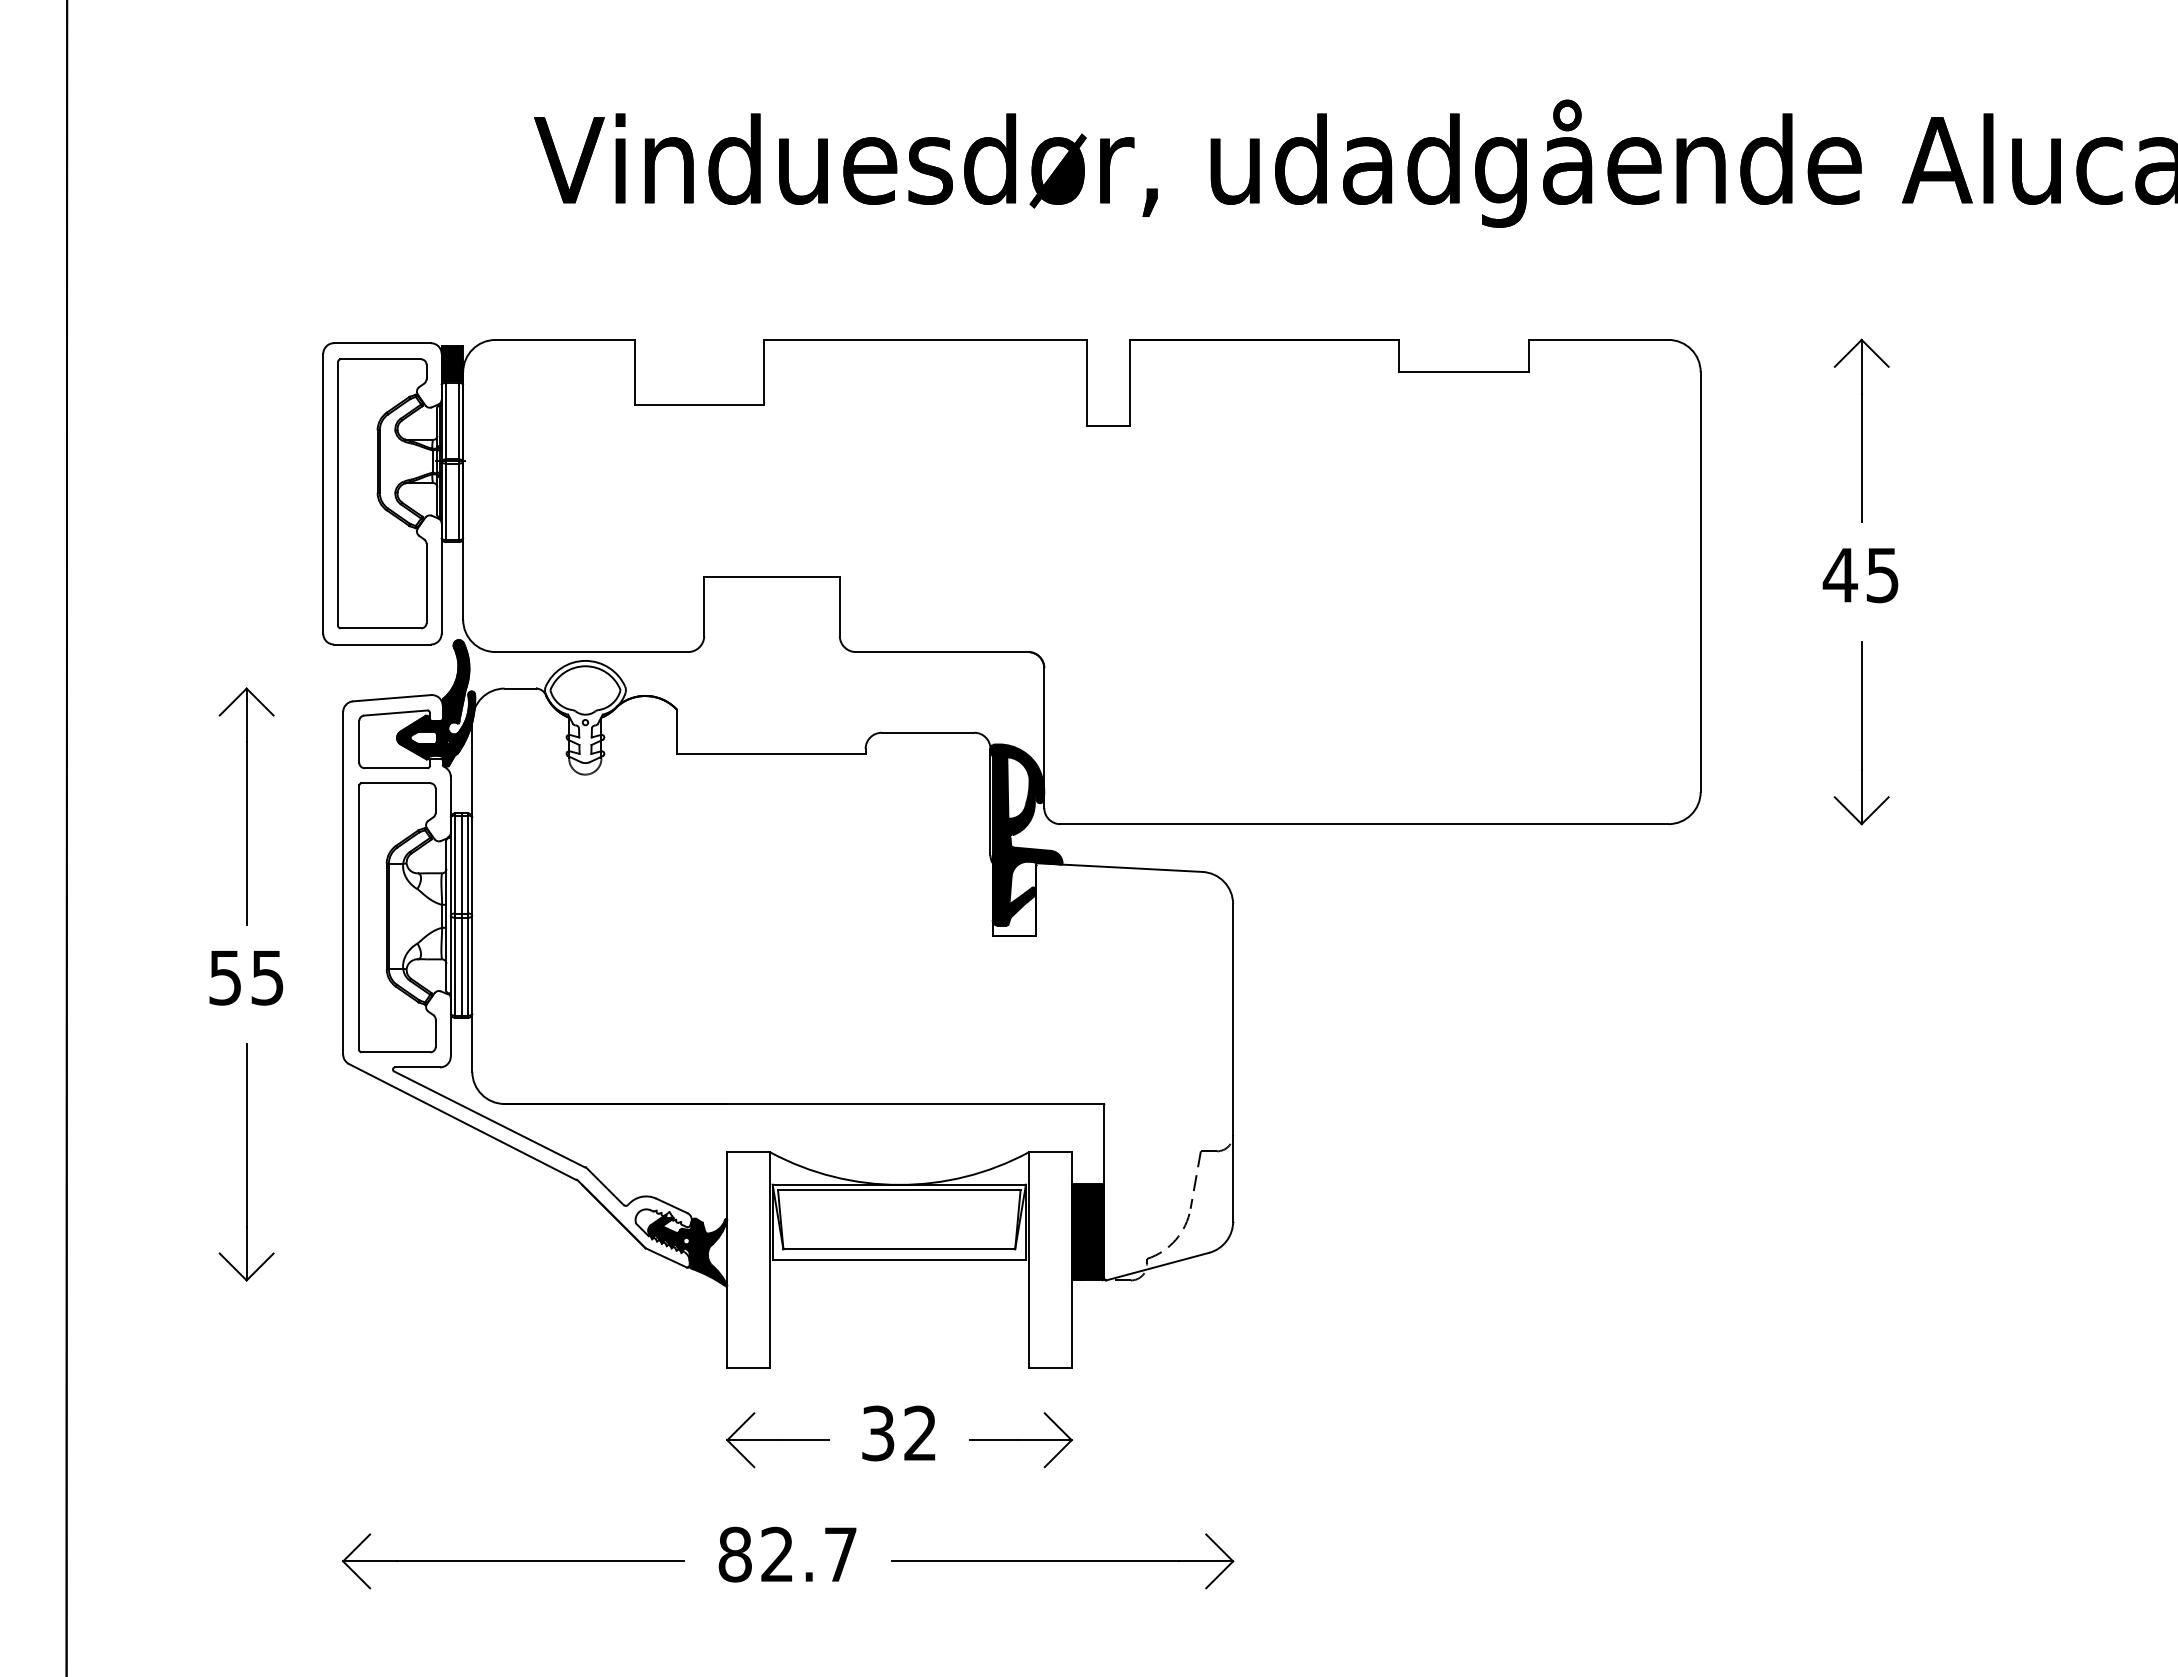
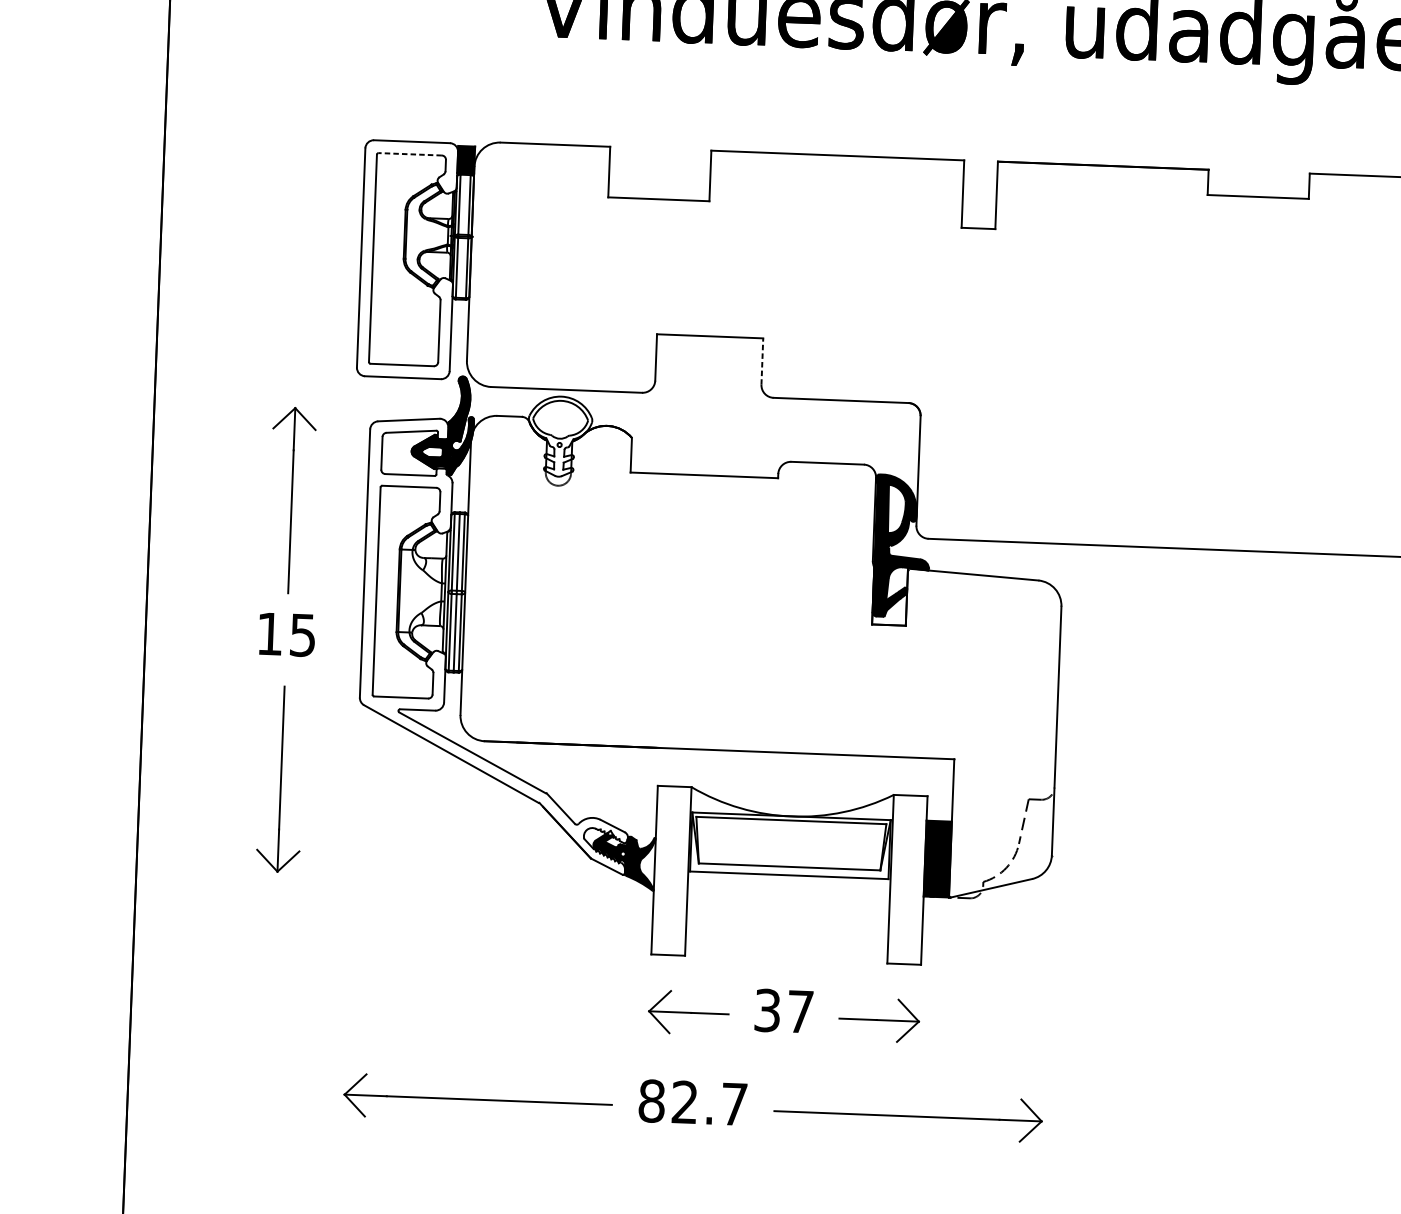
line: (380, 359) -> (410, 154), solid -> dashed
line: (839, 606) -> (762, 361), solid -> dashed
text: (224, 977) -> (269, 633), 55 -> 15
text: (920, 1432) -> (800, 1011), 32 -> 37

